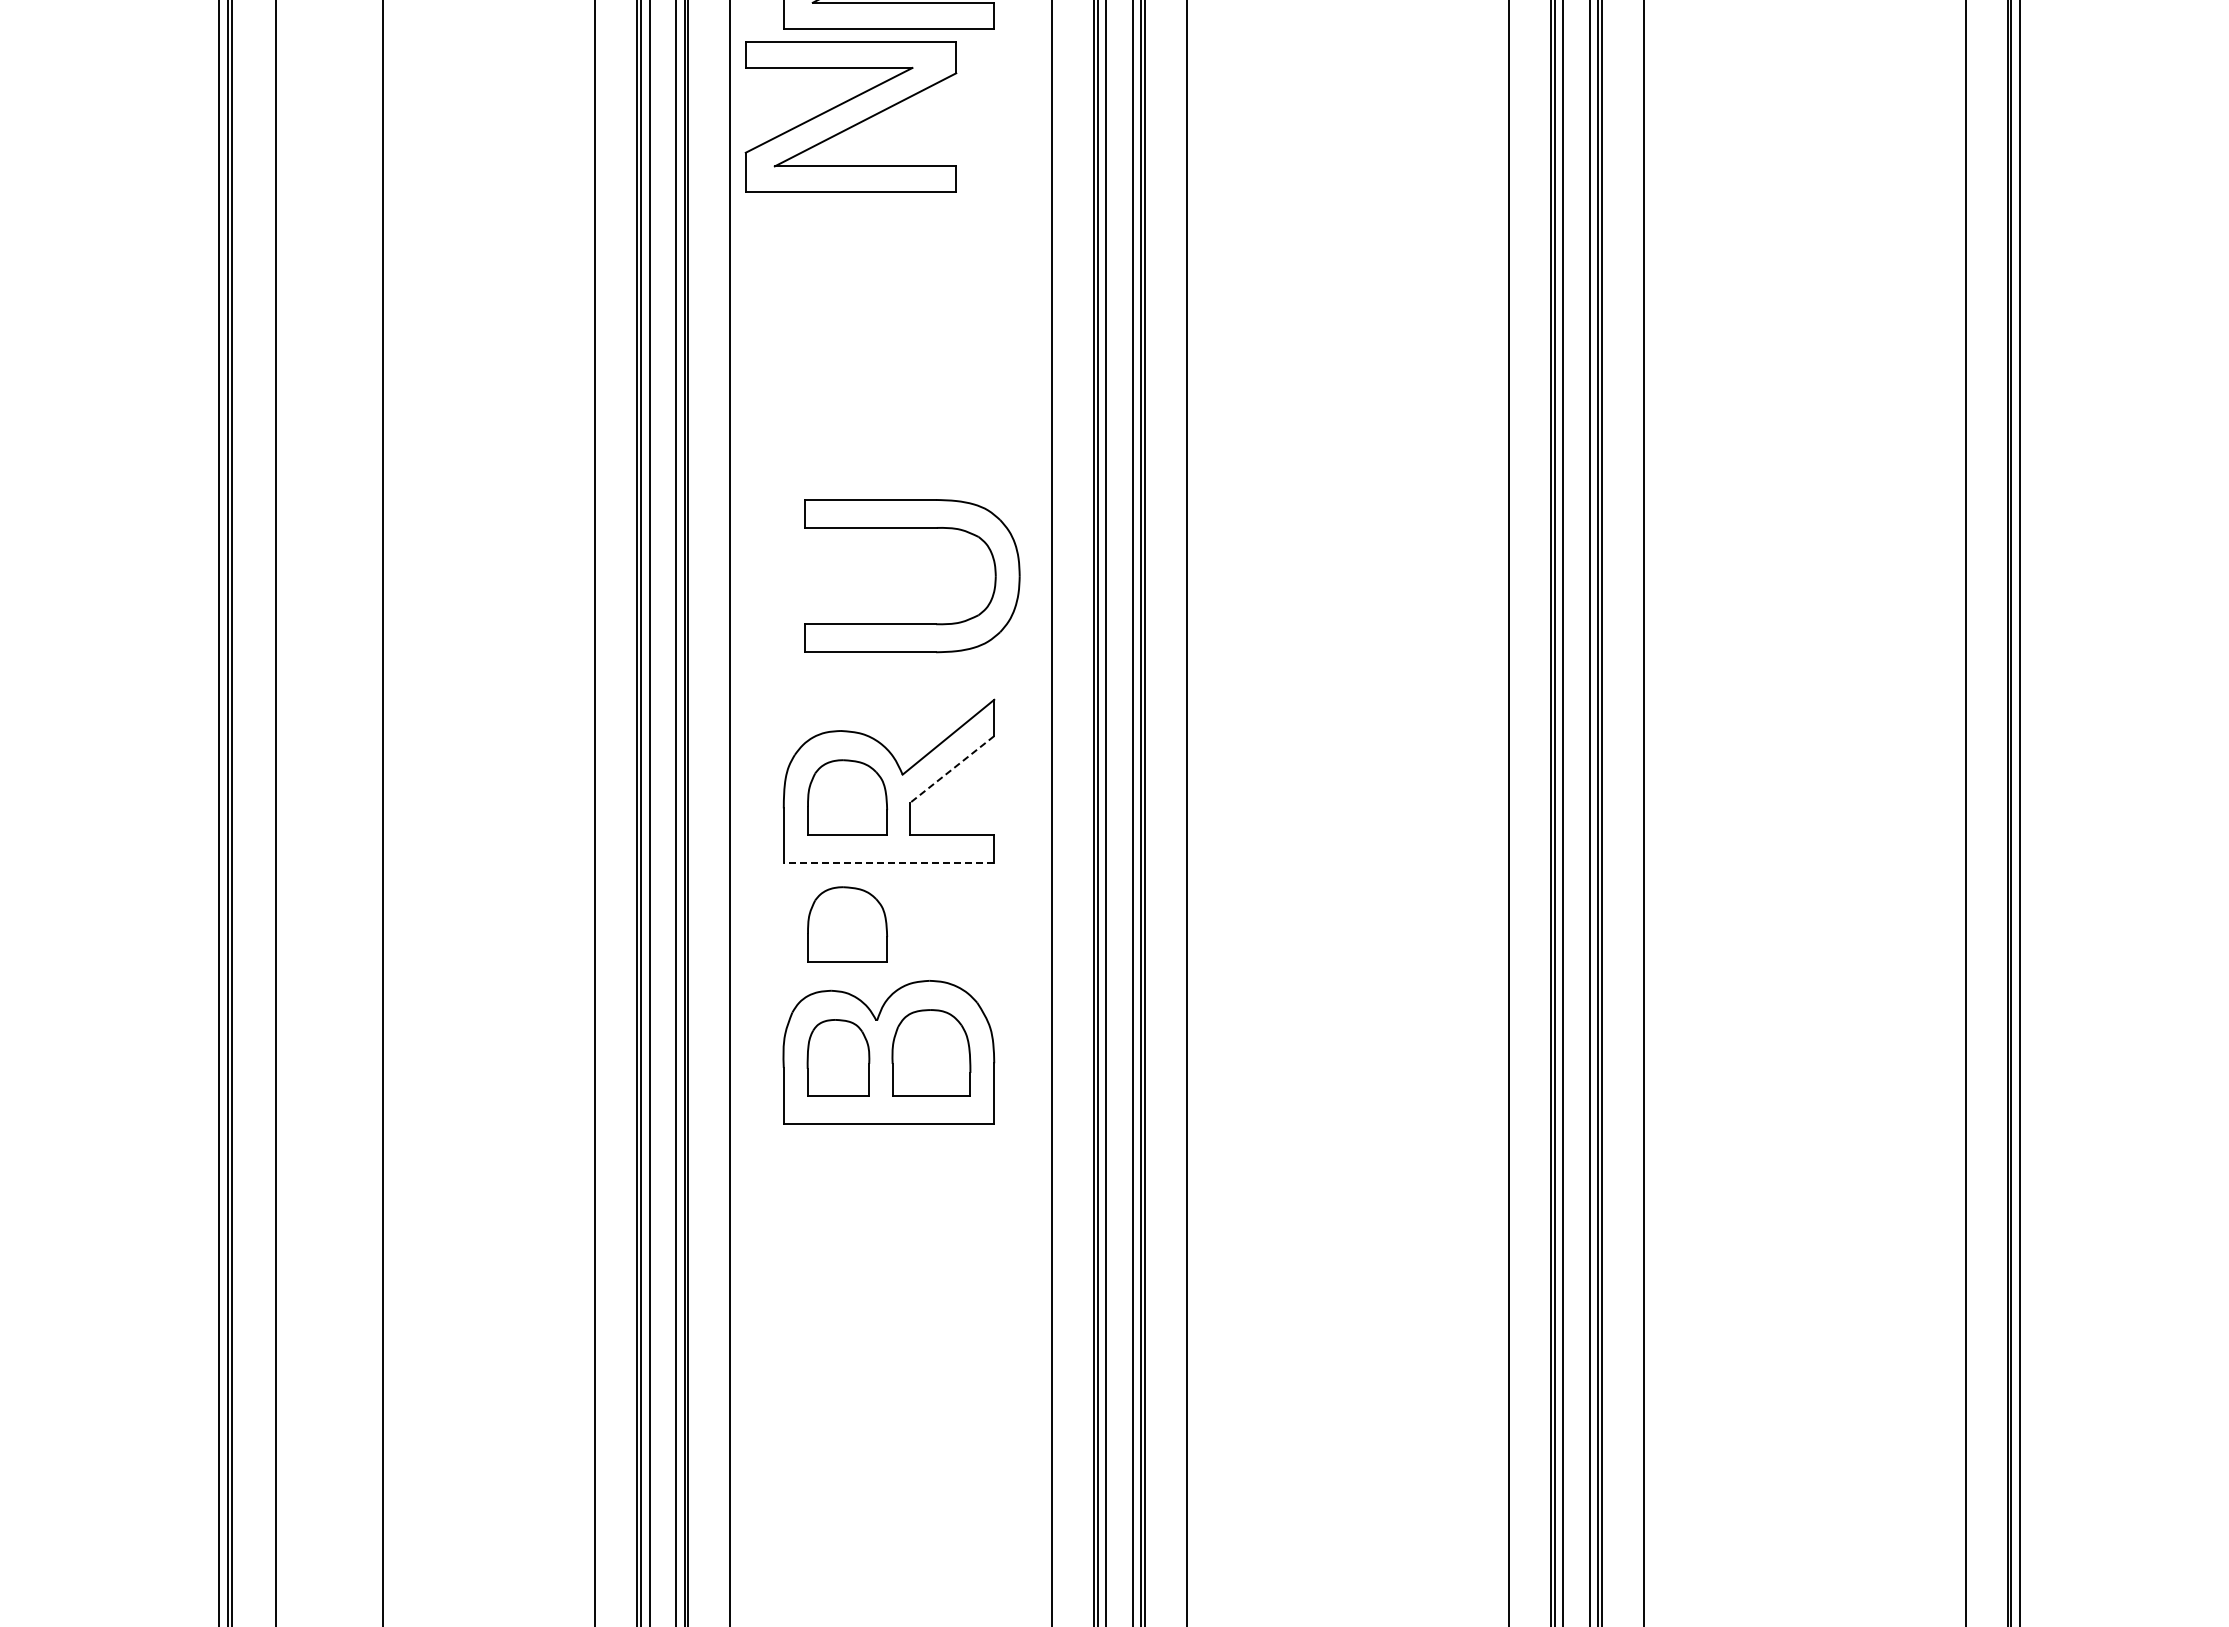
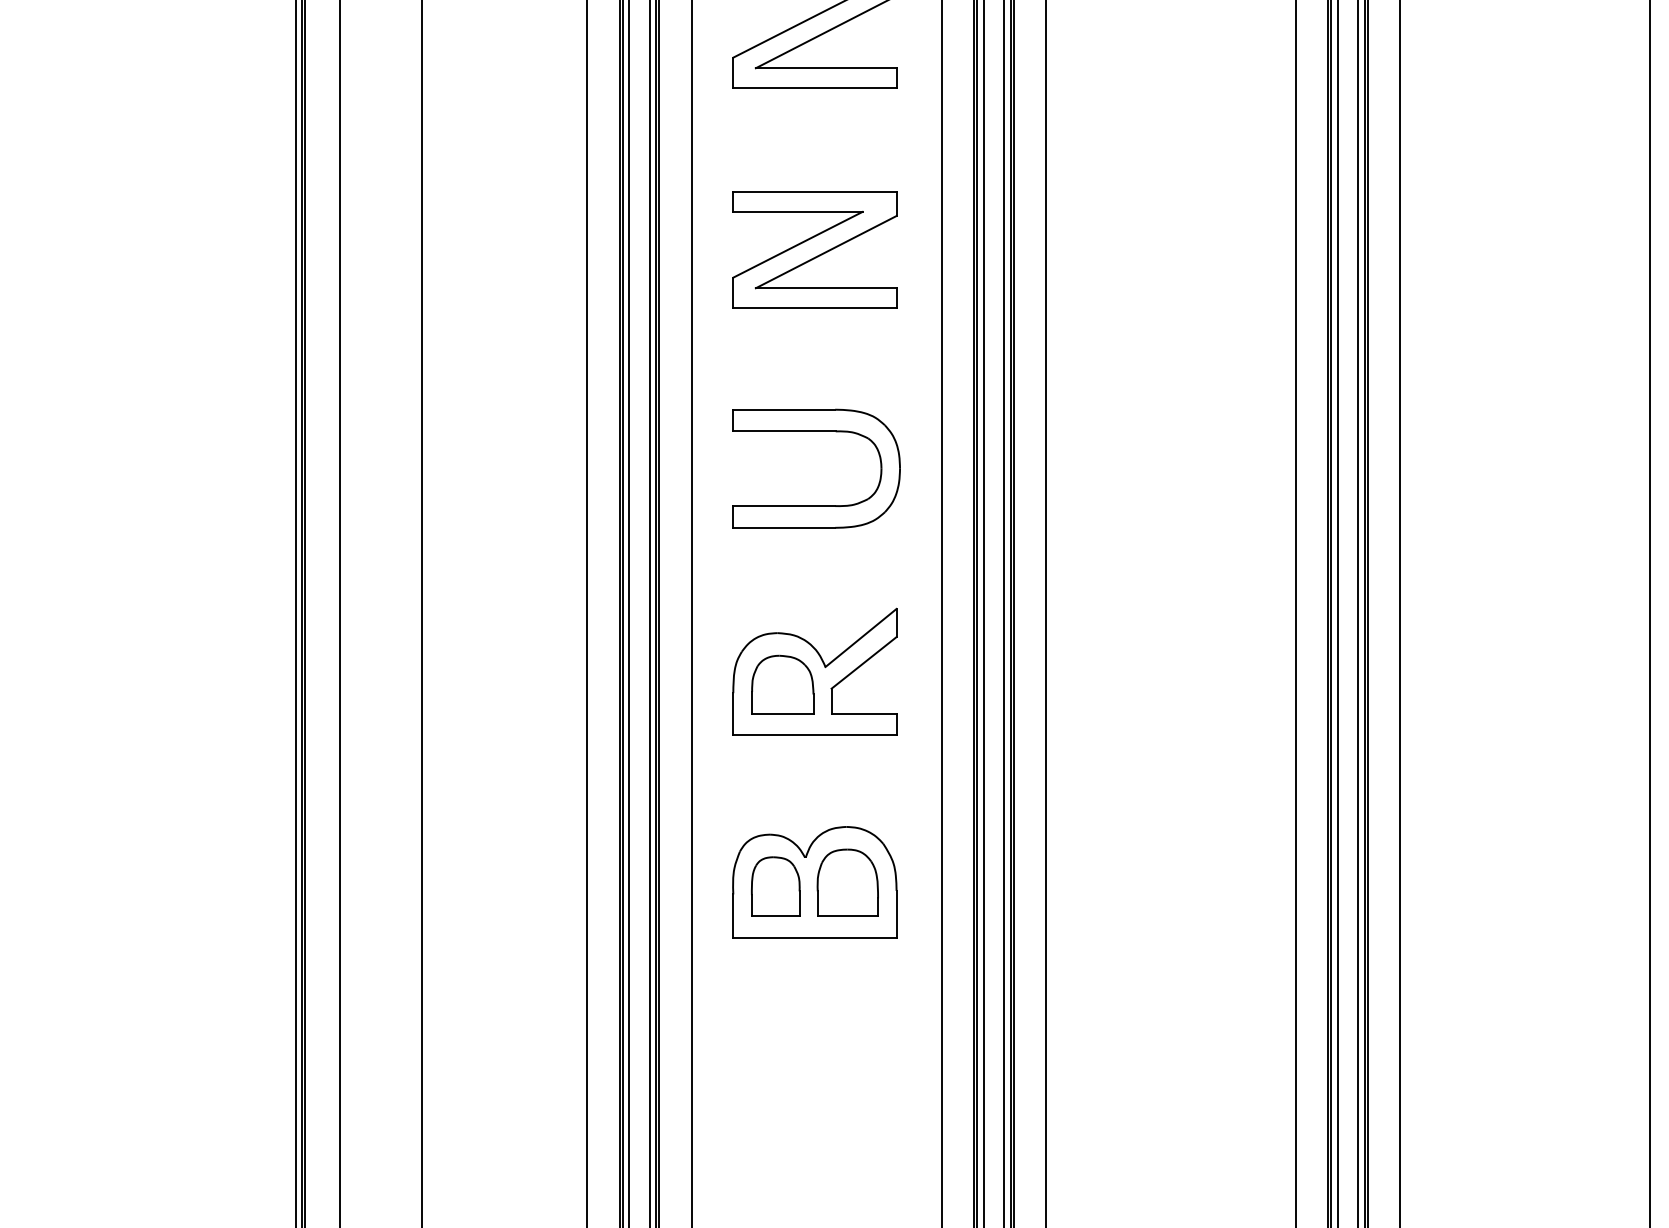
part: (850, 116) -> (814, 249), moved
part: (912, 623) -> (816, 505), moved
line: (951, 769) -> (863, 662), dashed -> solid
line: (888, 862) -> (814, 735), dashed -> solid
part: (847, 924) -> (782, 783), removed

